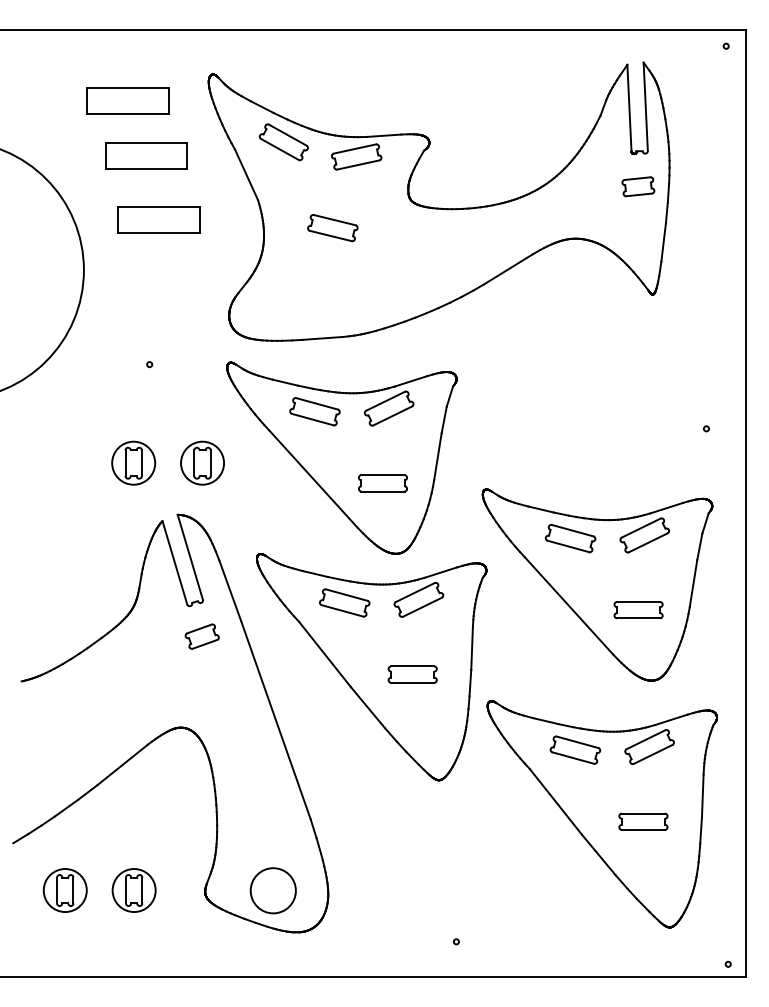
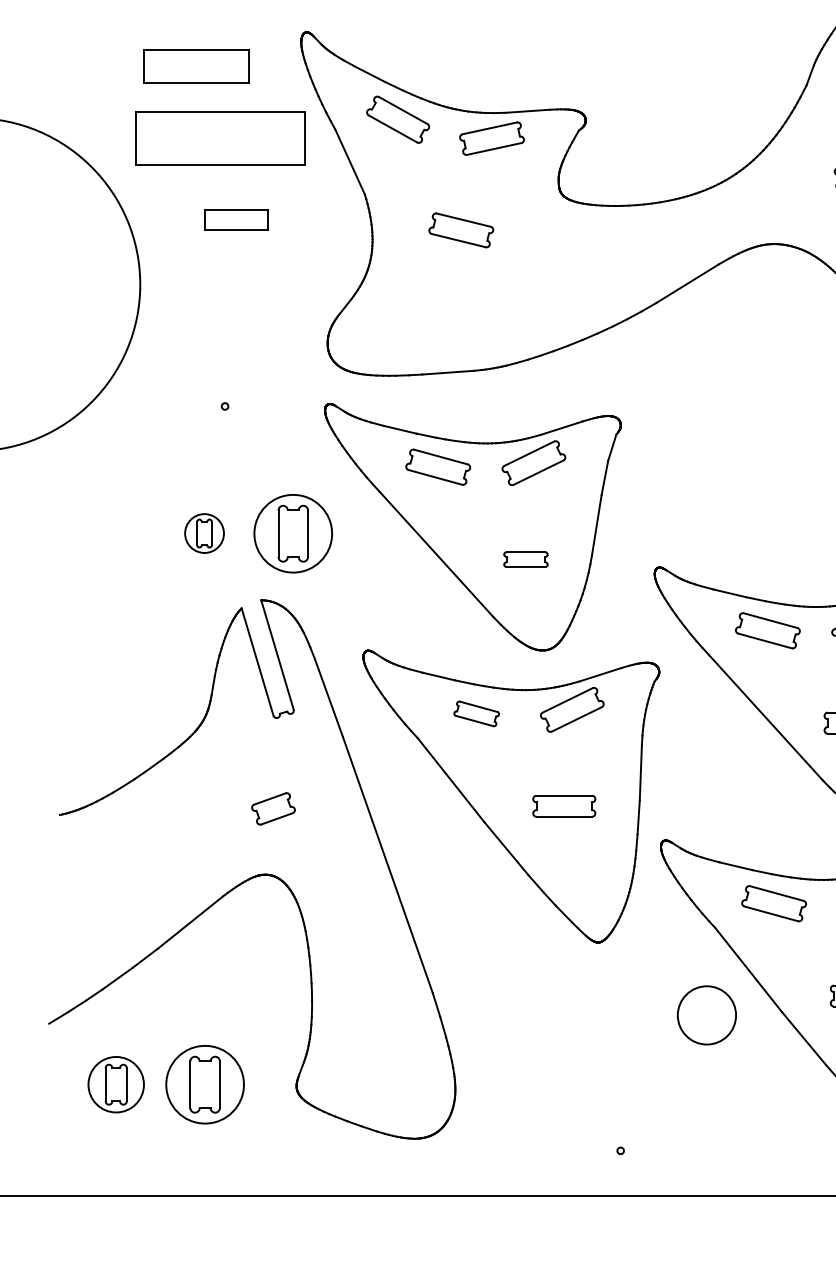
part: (146, 155) -> (220, 136), size x1.6
part: (158, 219) -> (236, 219), size x0.6
part: (133, 462) -> (204, 532), size x0.7
part: (202, 462) -> (293, 532), size x1.4
part: (382, 483) -> (525, 559), size x0.7
part: (344, 602) -> (476, 713), size x0.7
part: (201, 636) -> (272, 808), moved
part: (133, 890) -> (204, 1084), size x1.4
circle: (272, 890) -> (705, 1015), moved

